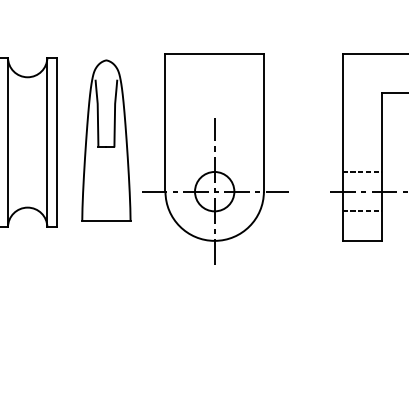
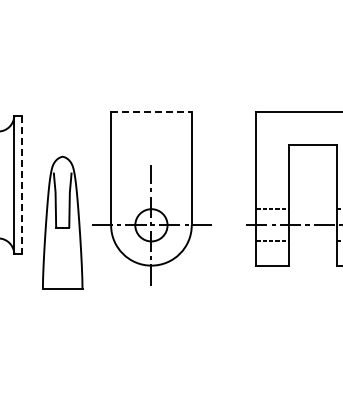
line: (214, 54) -> (151, 112), solid -> dashed
part: (106, 140) -> (62, 222), moved
line: (57, 143) -> (22, 185), solid -> dashed

